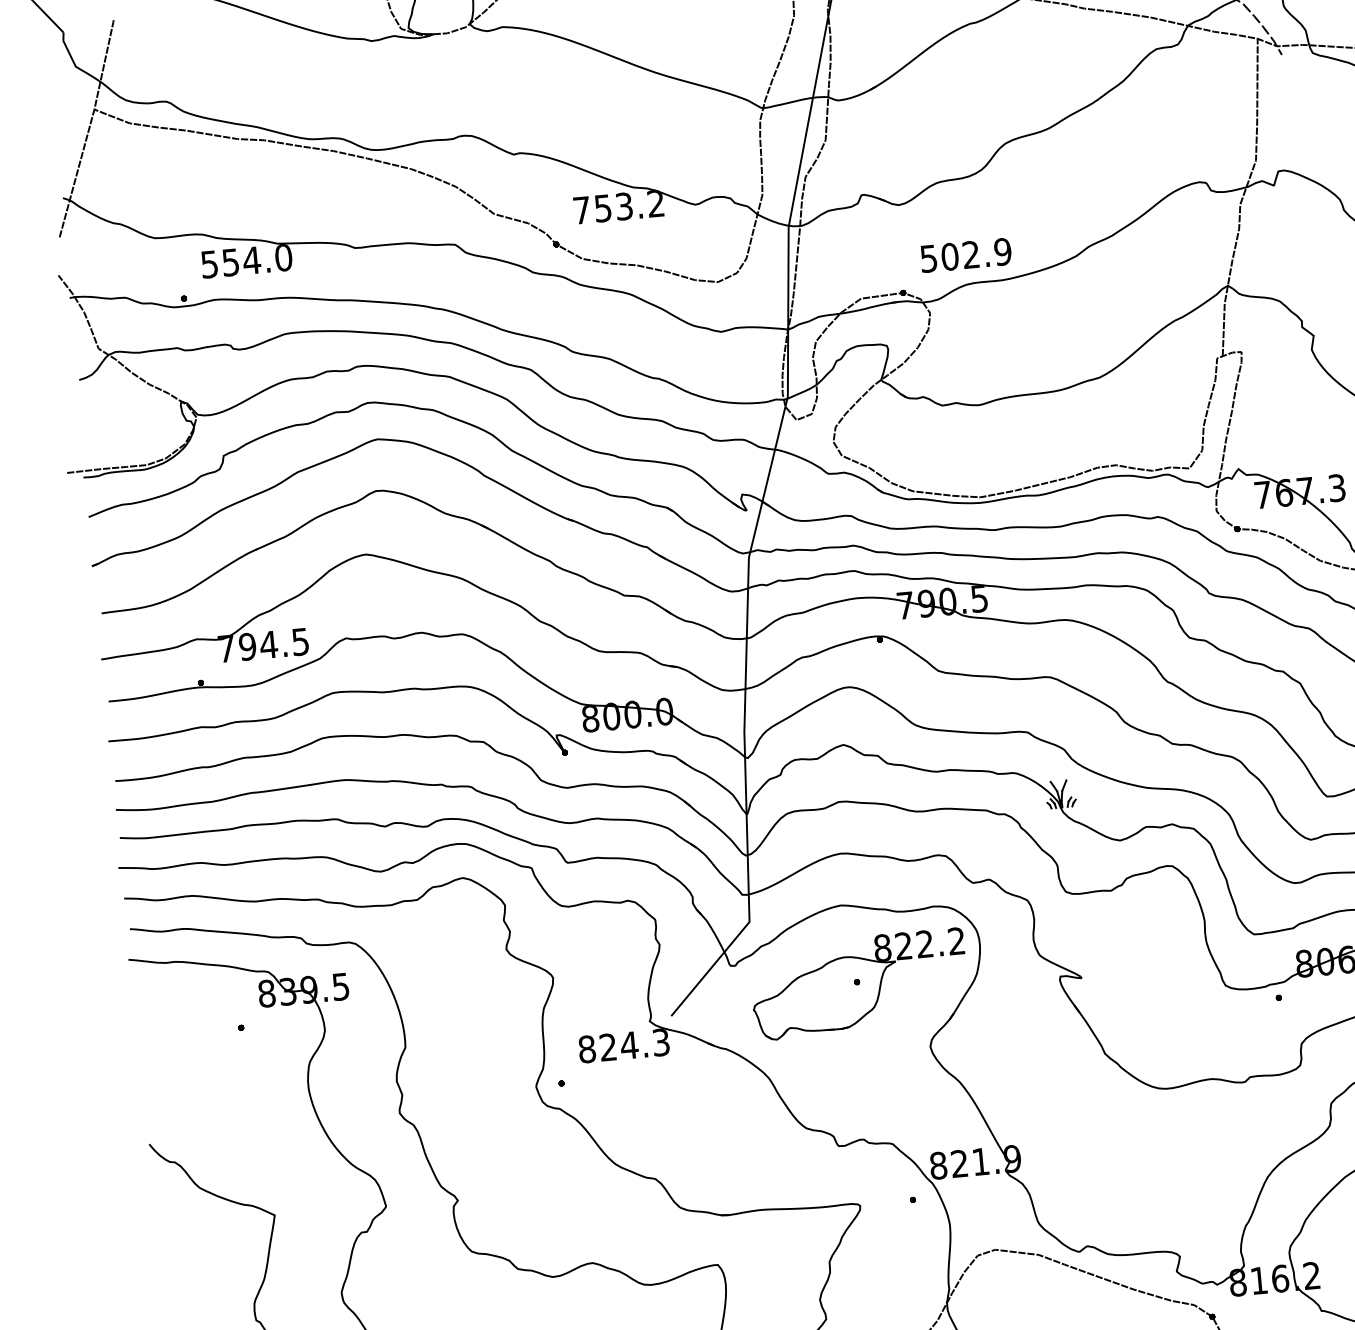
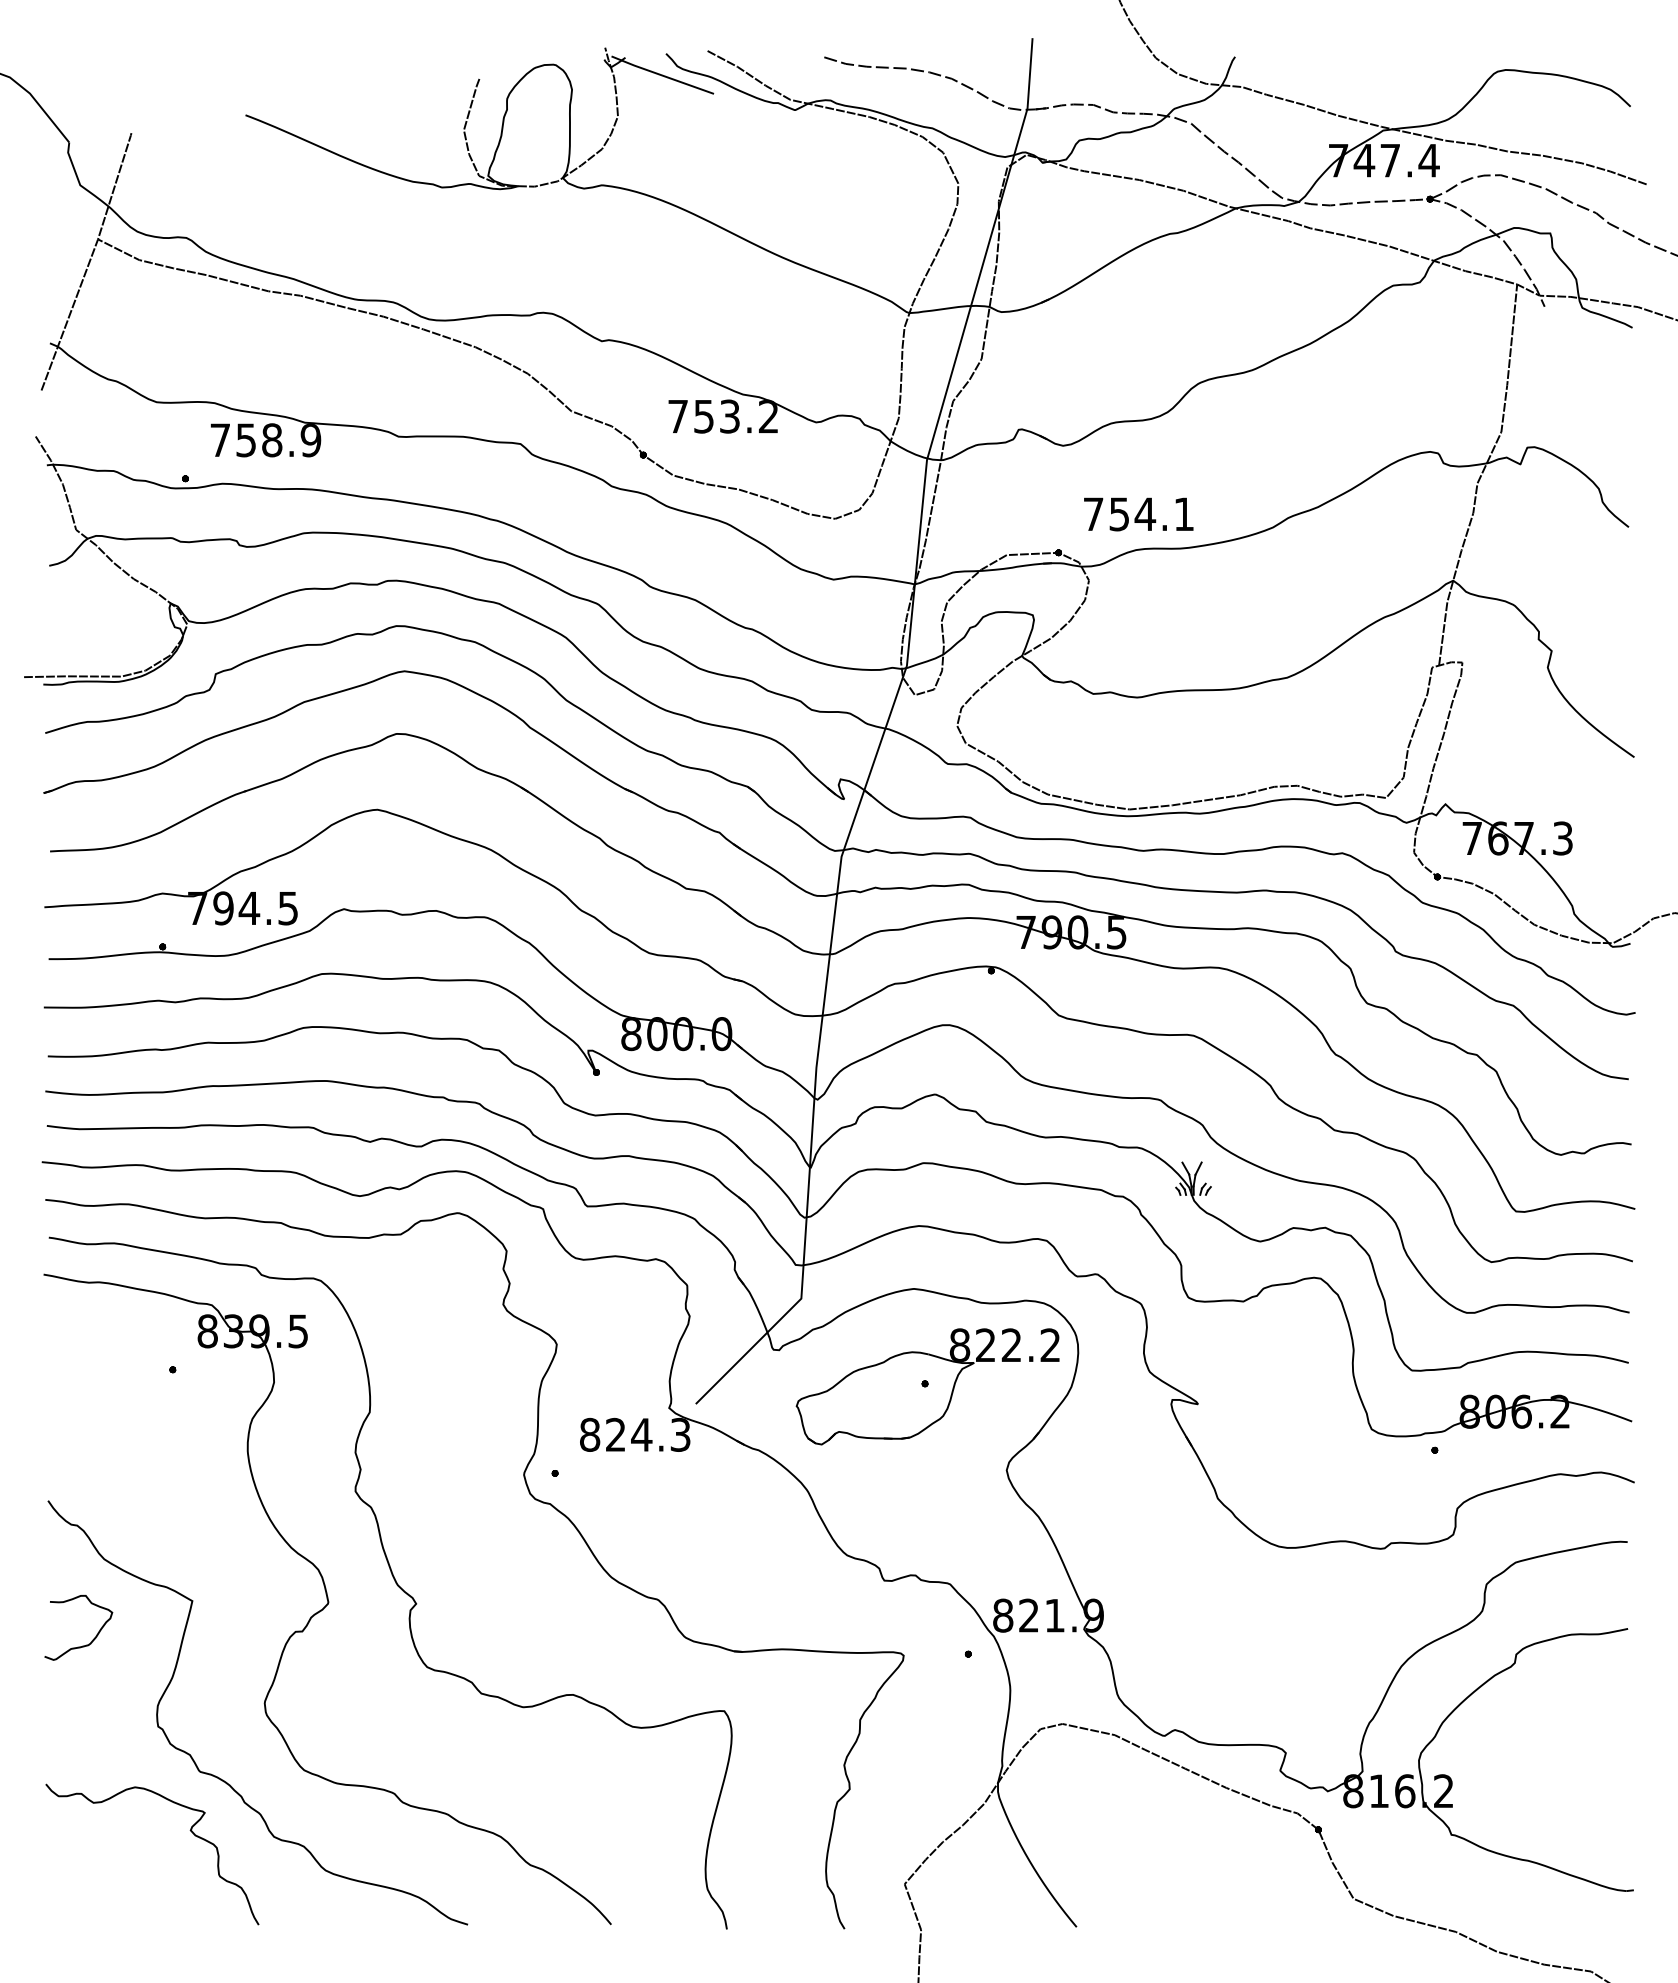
text: (965, 255) -> (1138, 514), 502.9 -> 754.1
text: (246, 261) -> (265, 440), 554.0 -> 758.9
curve: (195, 1255) -> (91, 1640), added

